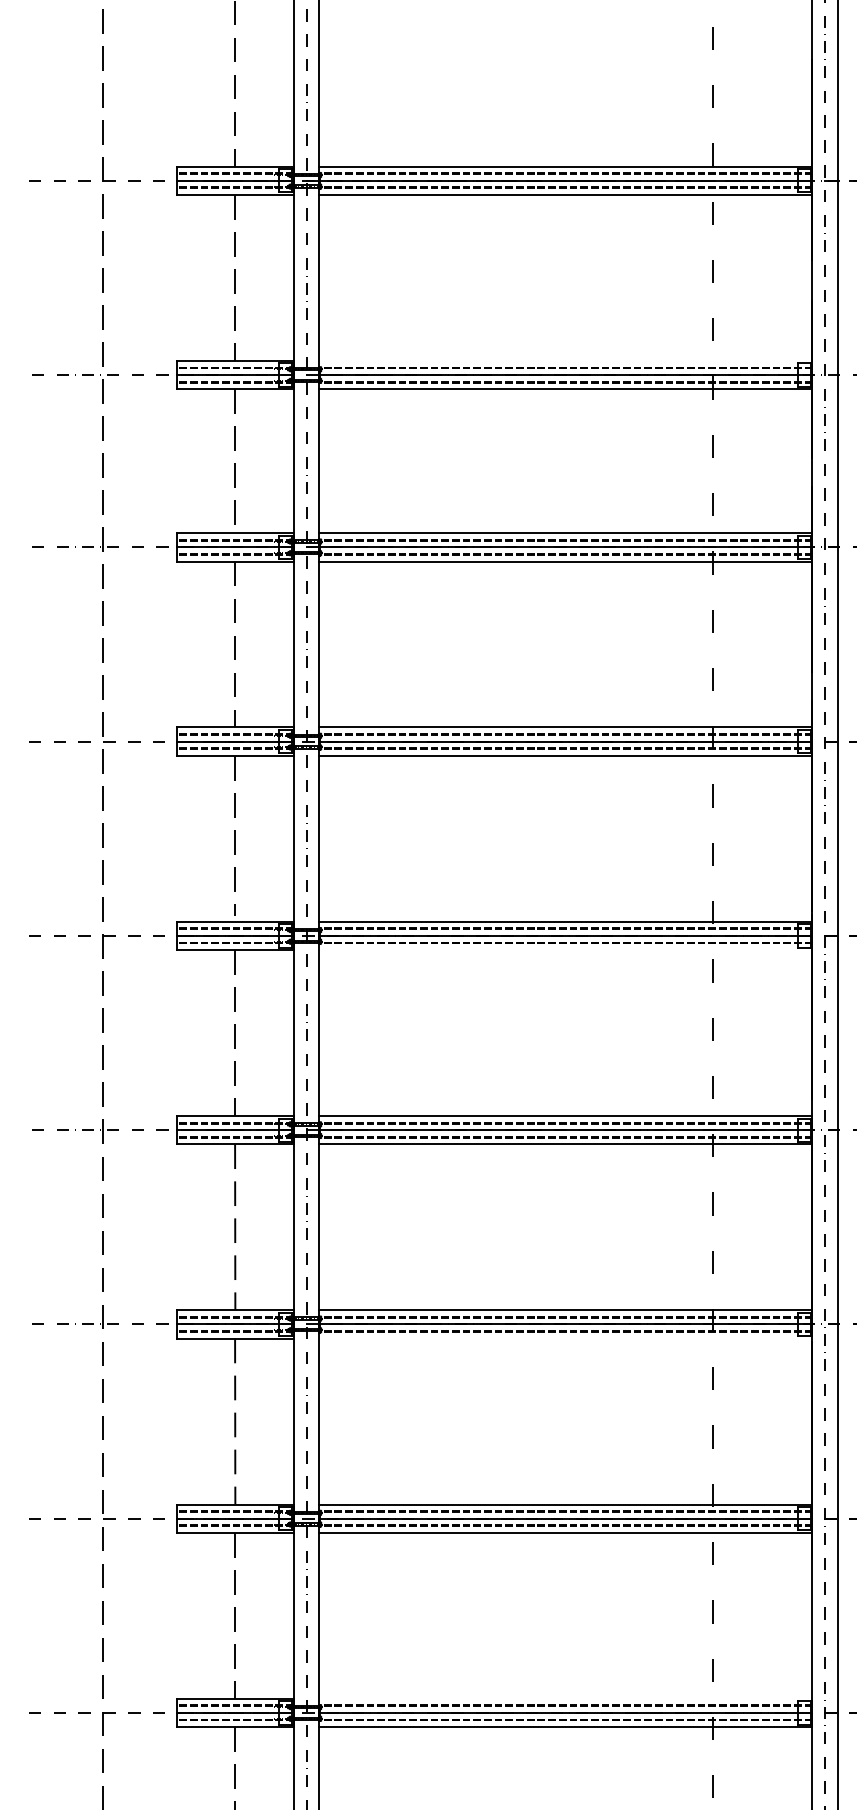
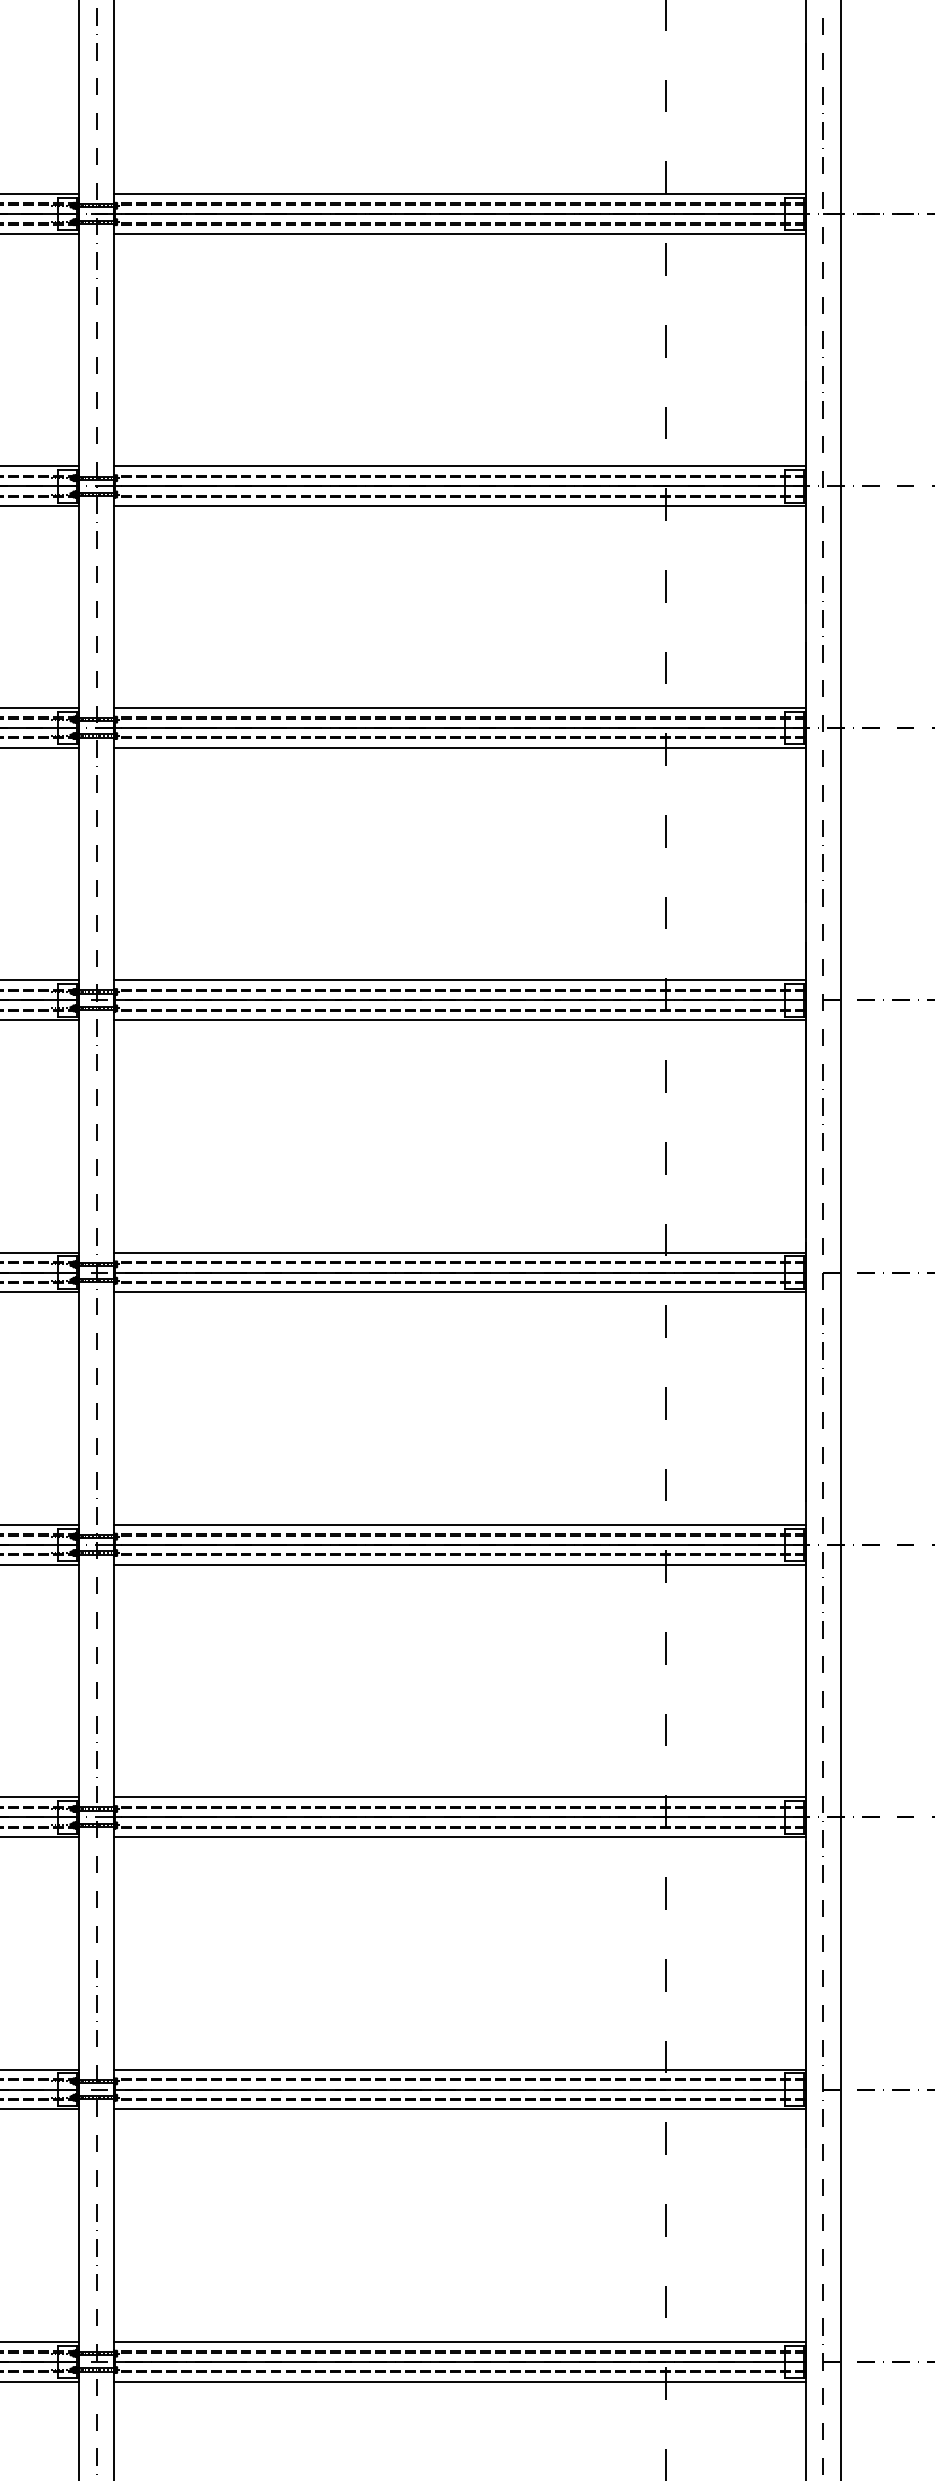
line: (565, 360) -> (459, 465), added
line: (565, 950) -> (459, 1293), added
line: (565, 1338) -> (459, 1836), added
line: (565, 1698) -> (459, 2341), added

